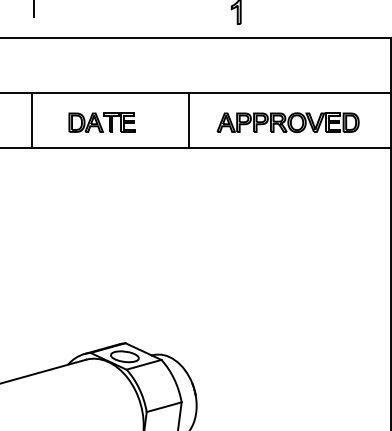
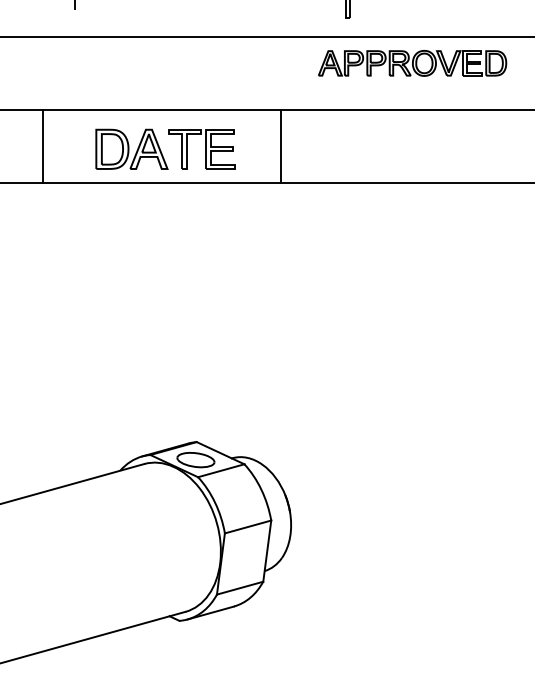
line: (31, 120) -> (42, 146), moved
part: (101, 122) -> (165, 149), size x1.6
part: (288, 122) -> (412, 63), moved

